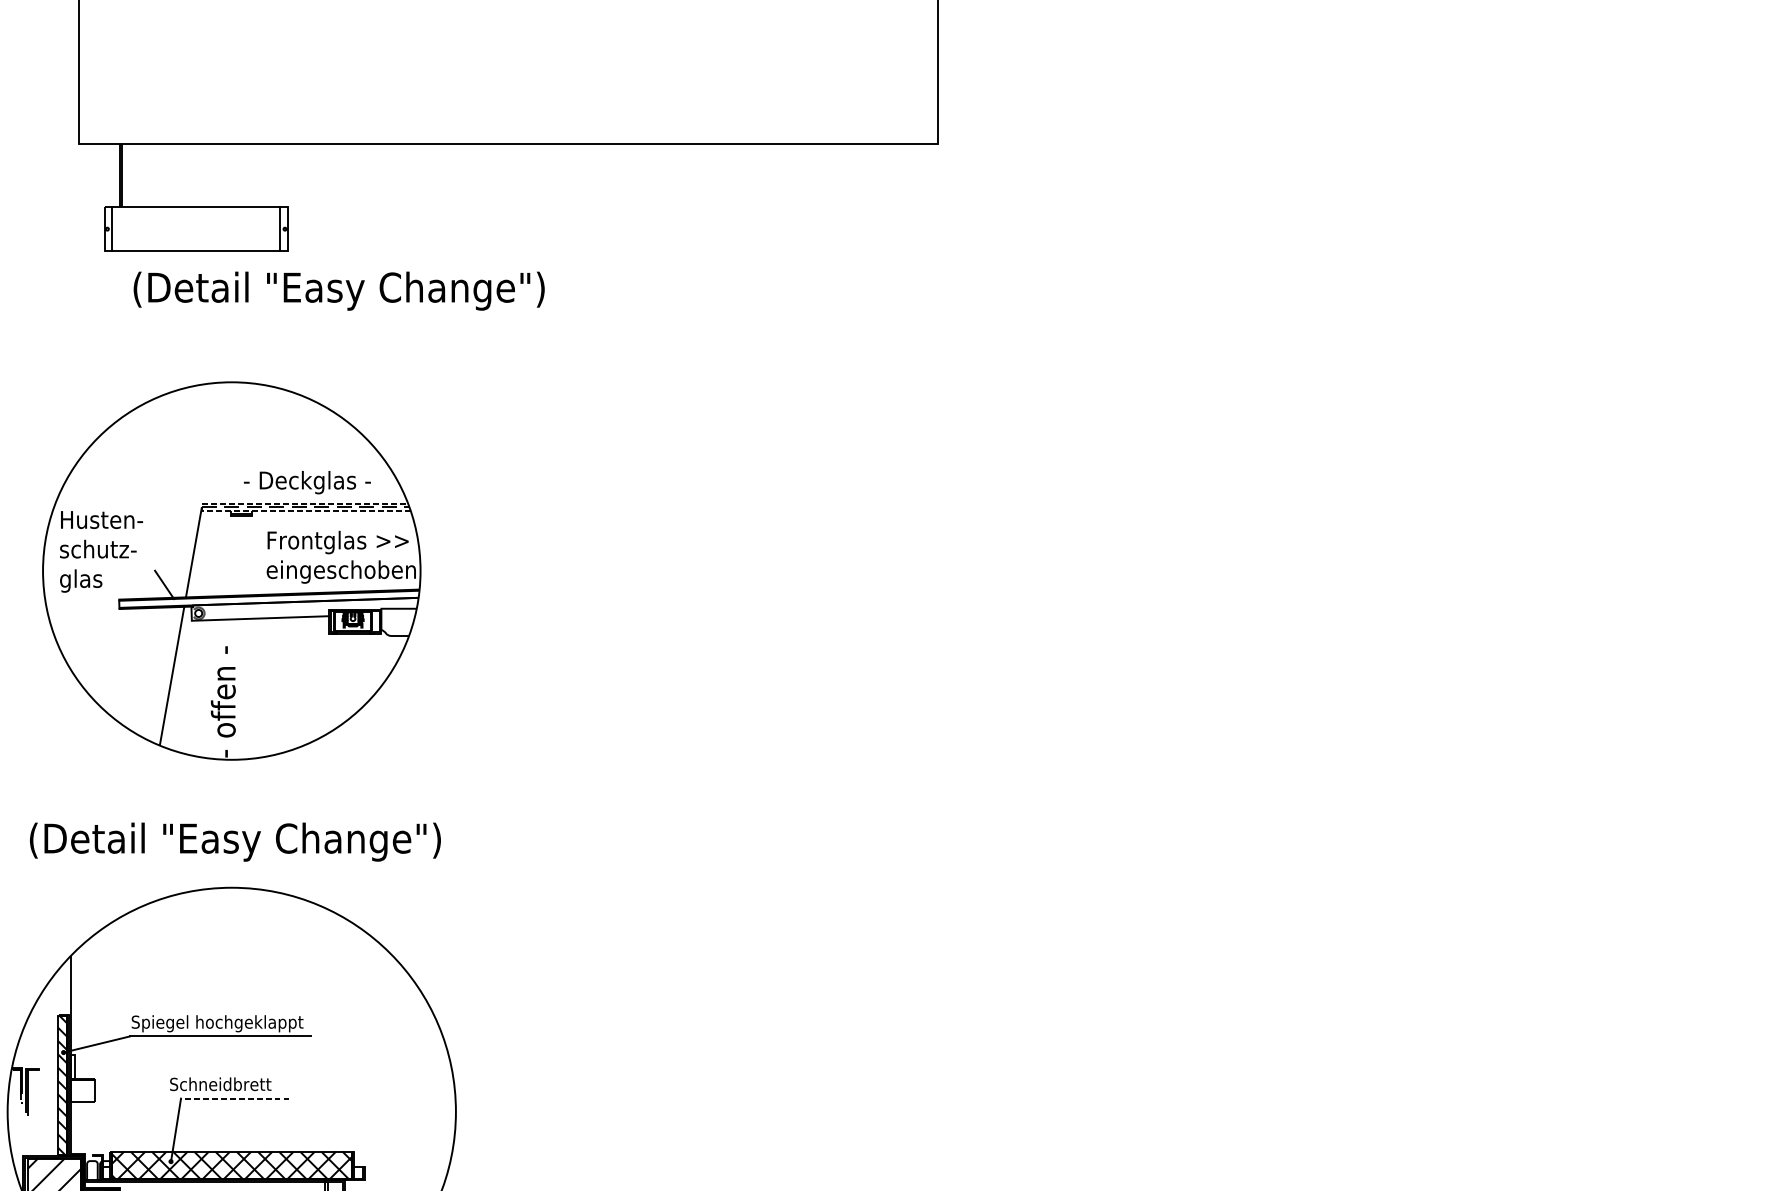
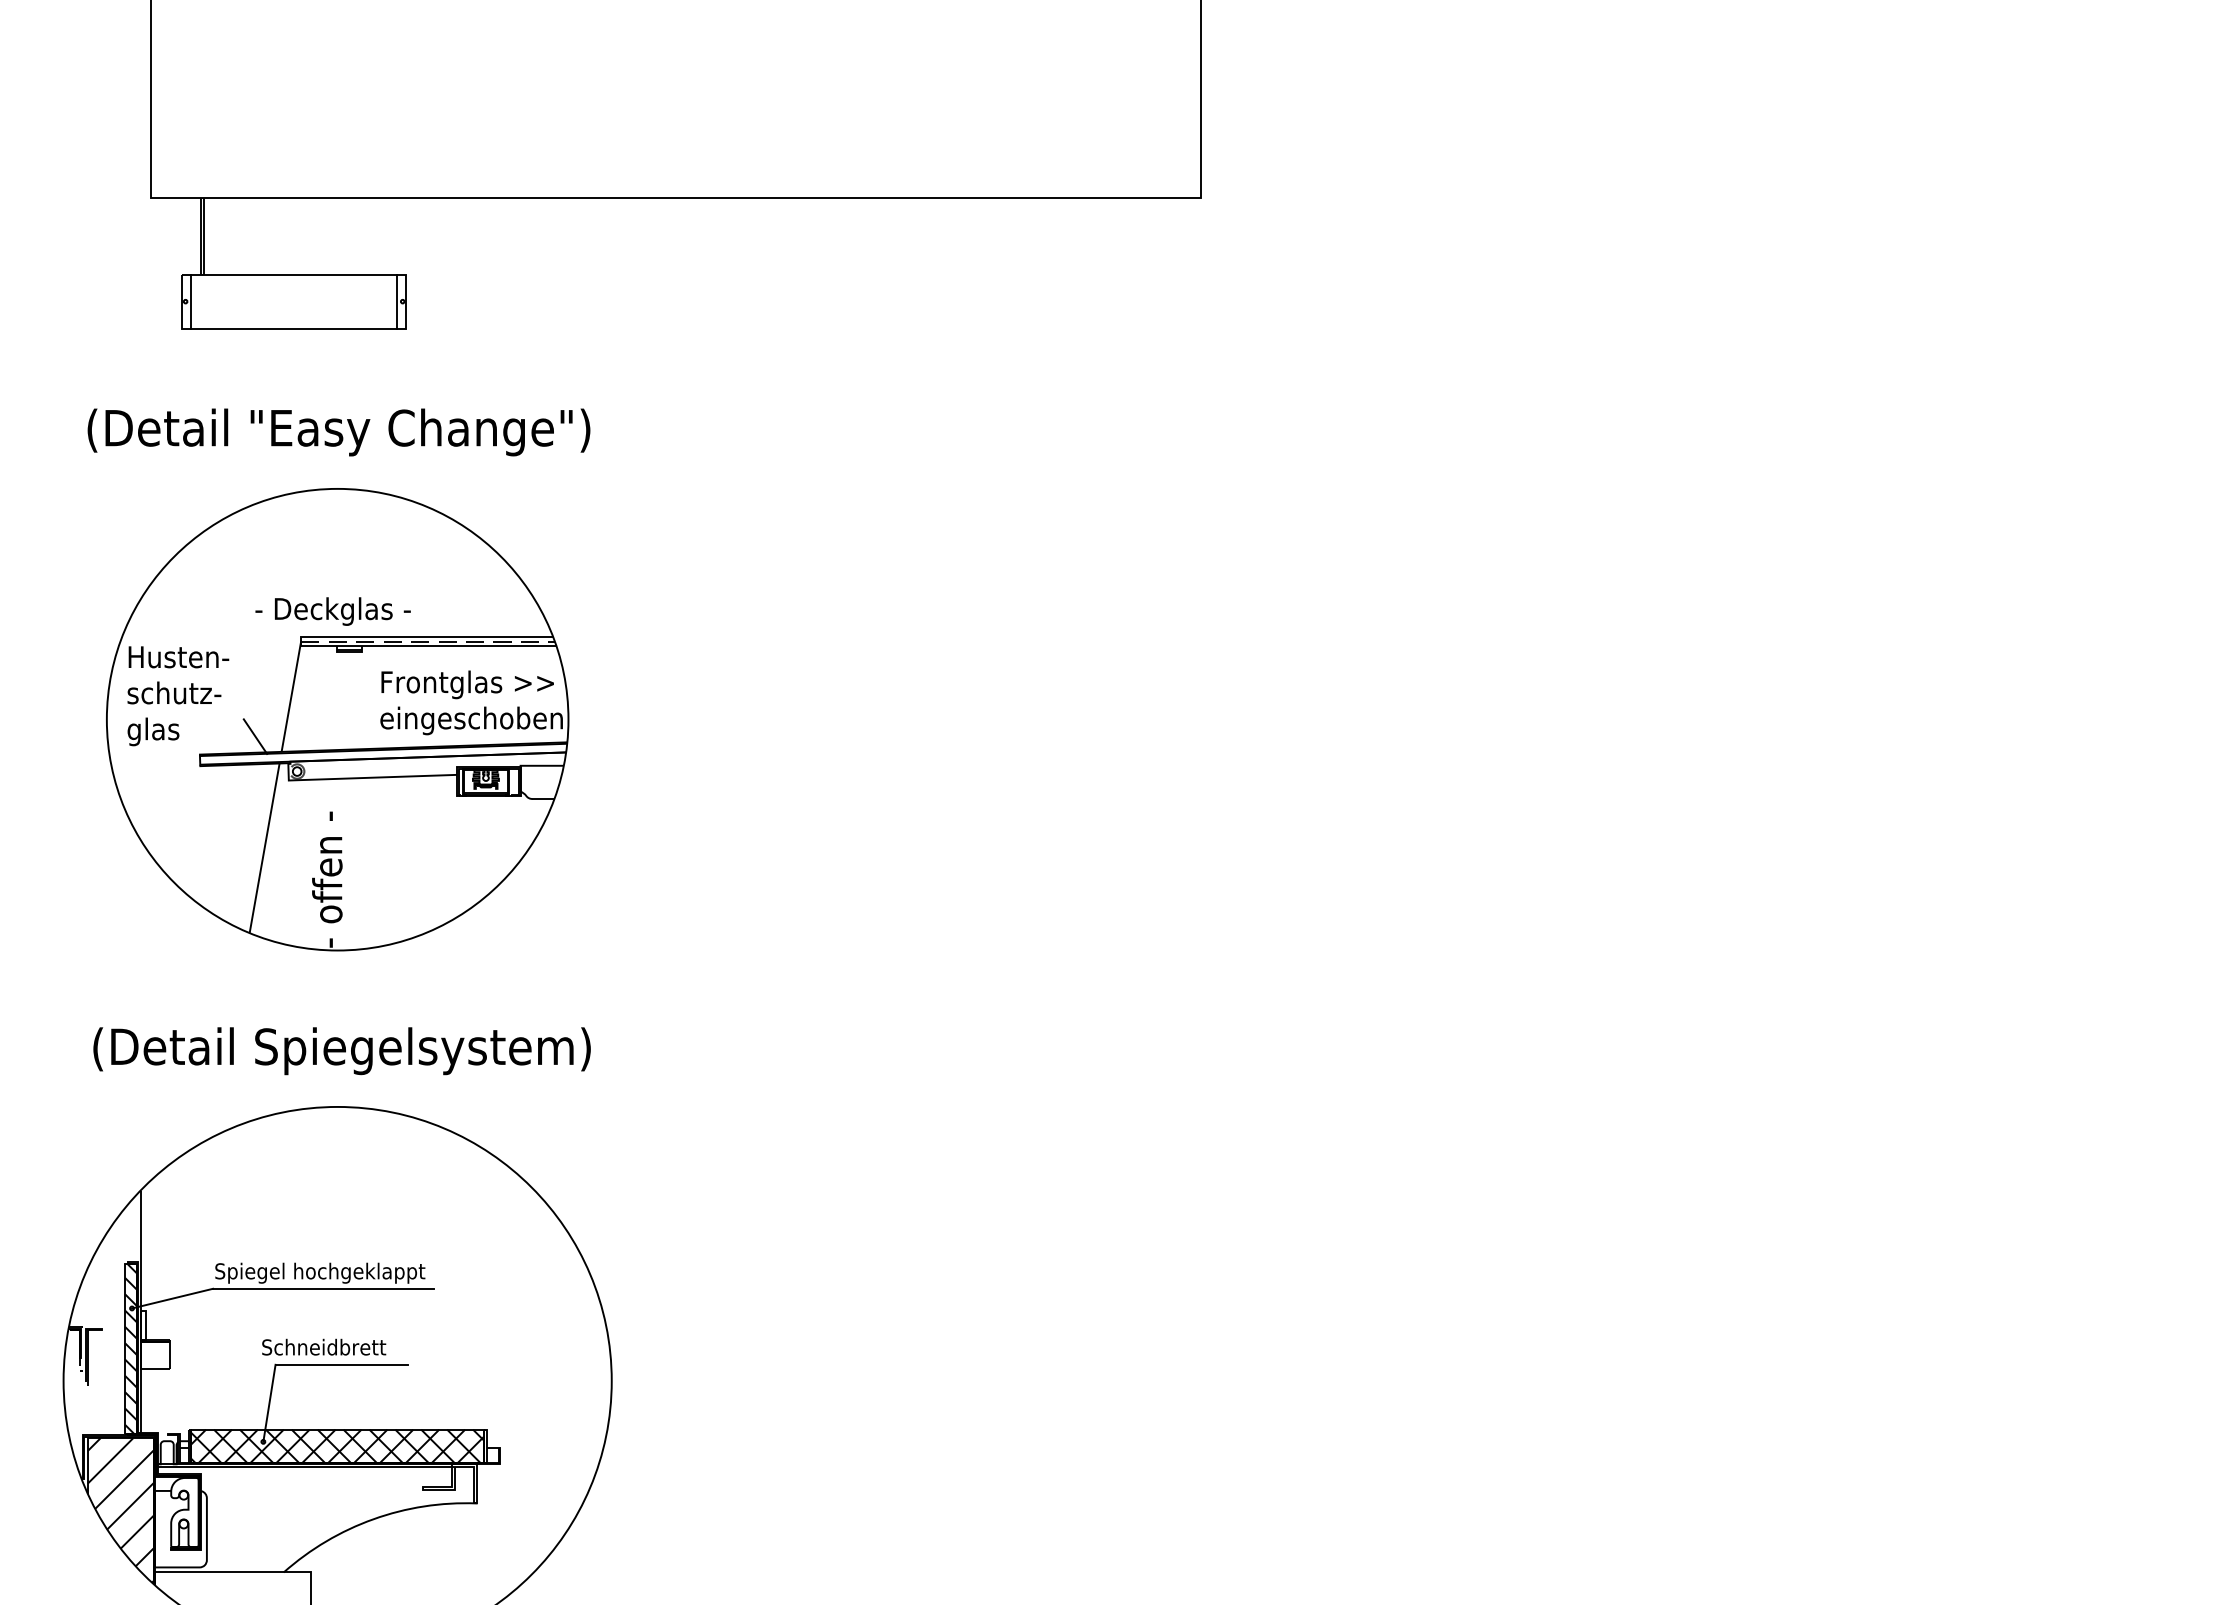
text: (338, 291) -> (338, 432), moved
text: (306, 482) -> (332, 611), moved
line: (202, 508) -> (301, 643), dashed -> solid
text: (234, 842) -> (341, 1051), (Detail "Easy Change") -> (Detail Spiegelsystem)
line: (234, 1098) -> (341, 1364), dashed -> solid

